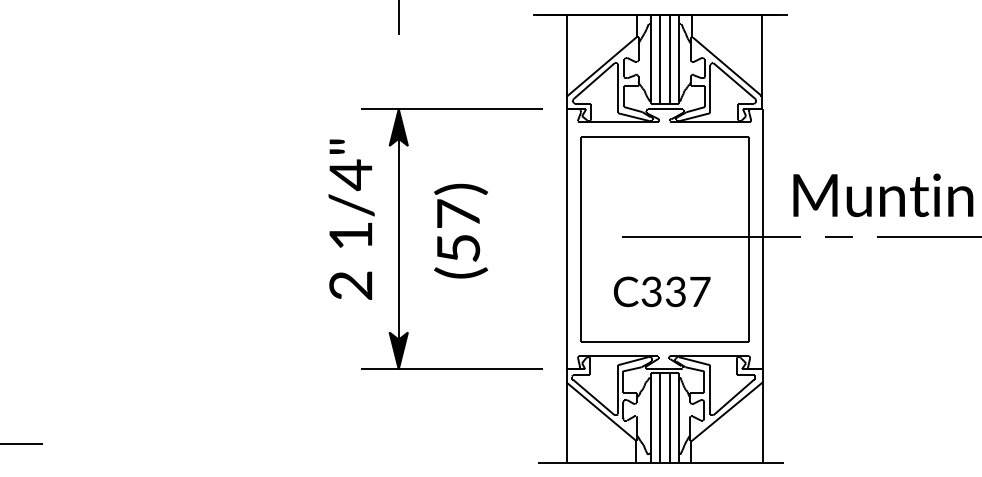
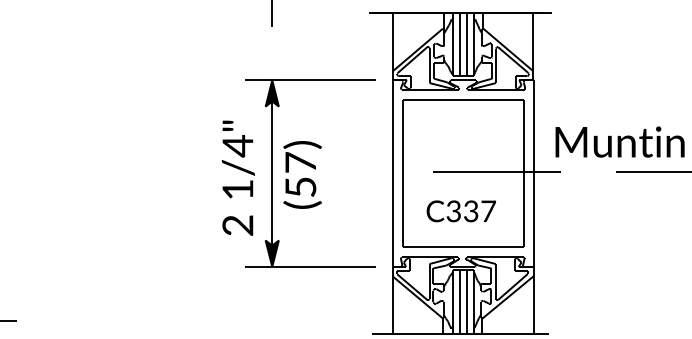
text: (351, 219) -> (238, 178), moved
text: (461, 230) -> (302, 174), moved
line: (838, 236) -> (587, 171), removed

